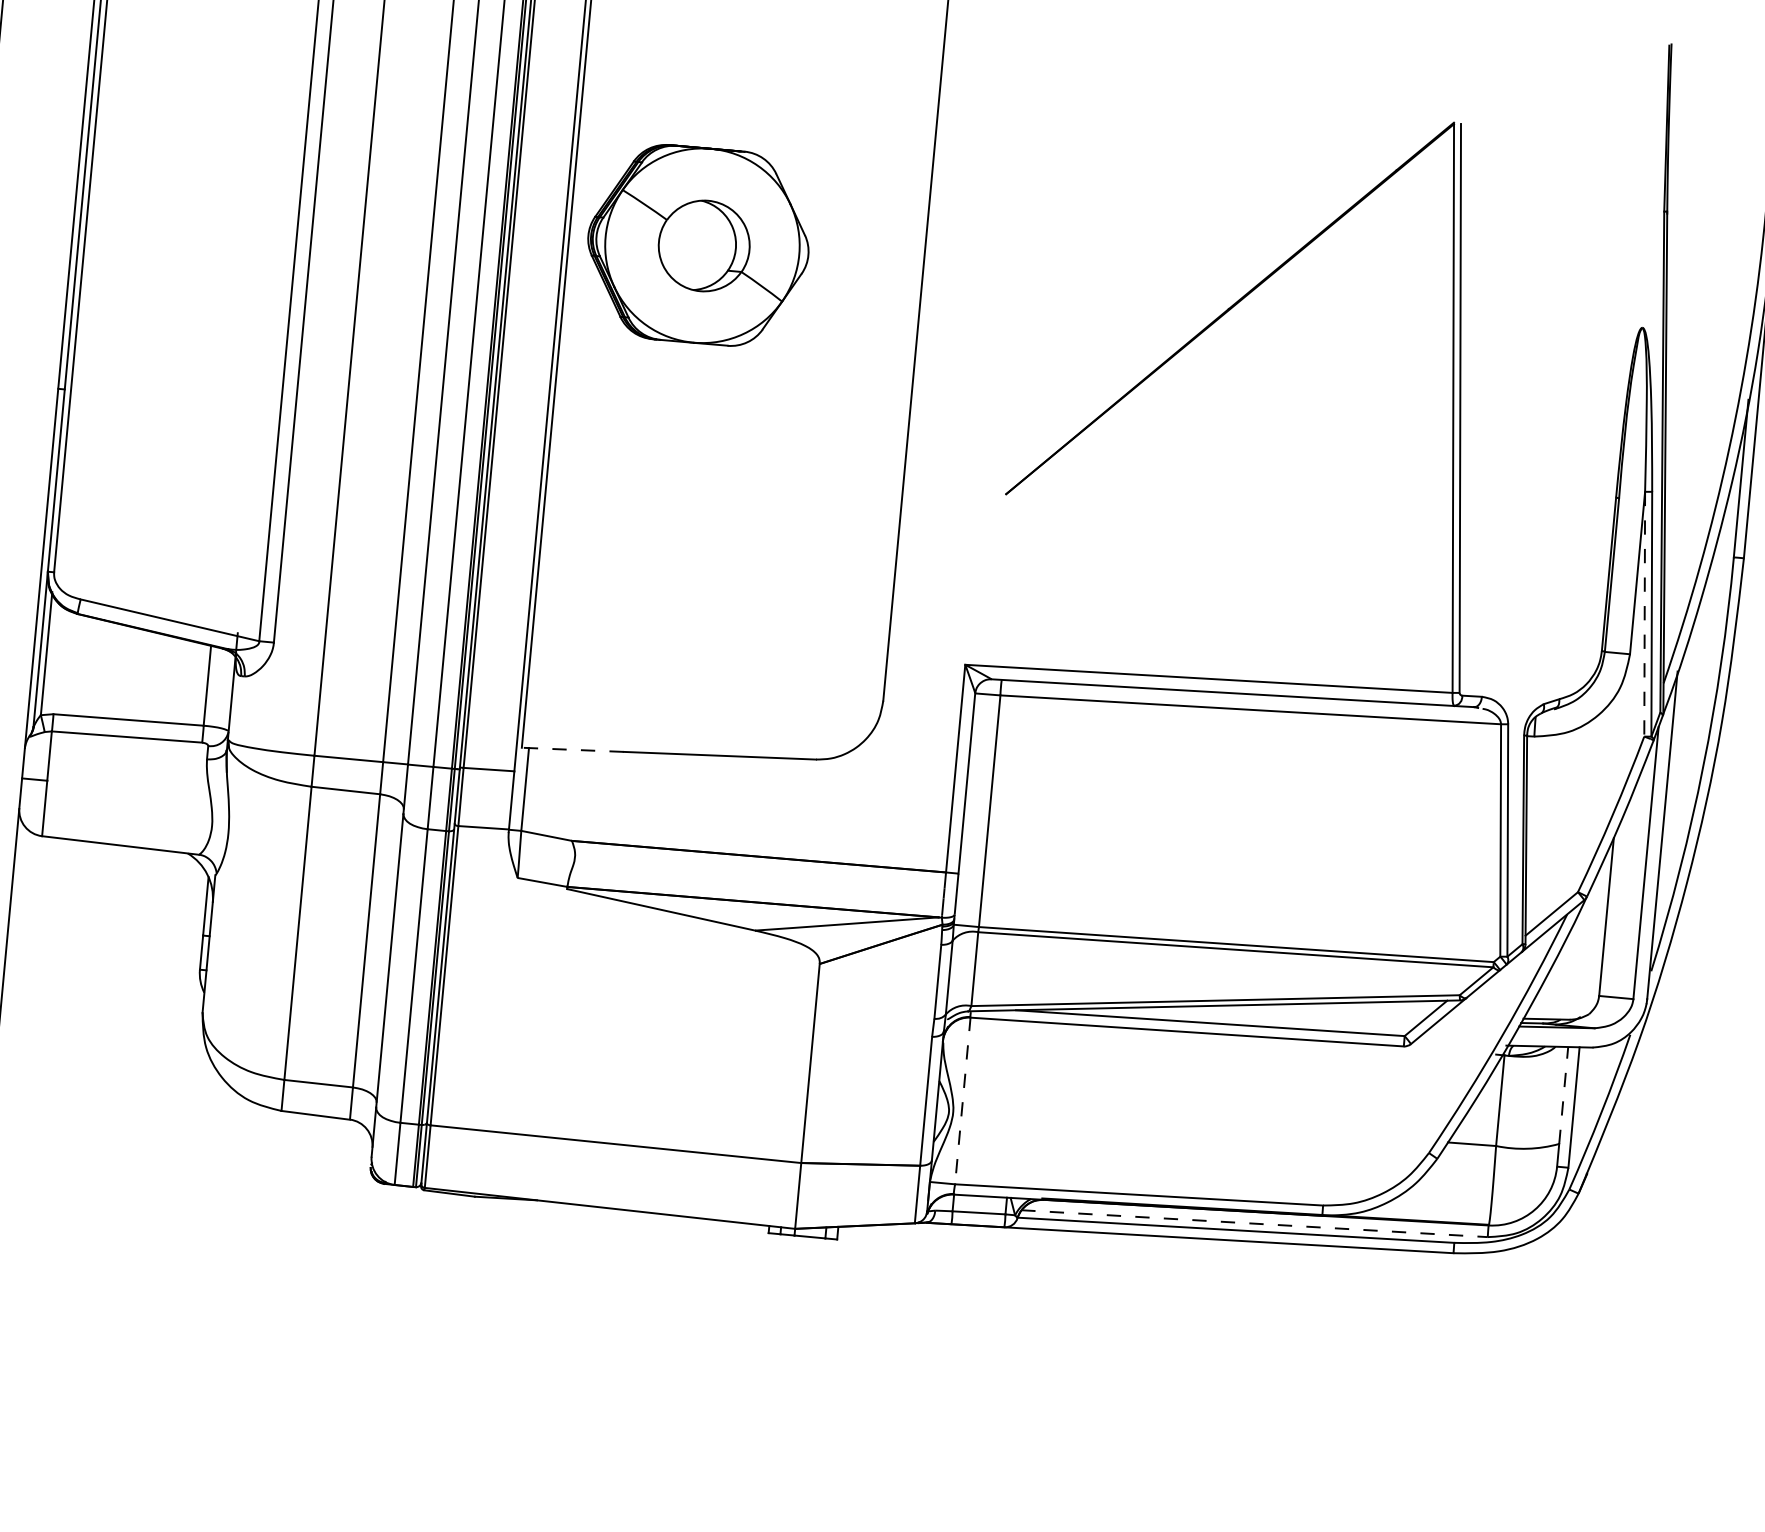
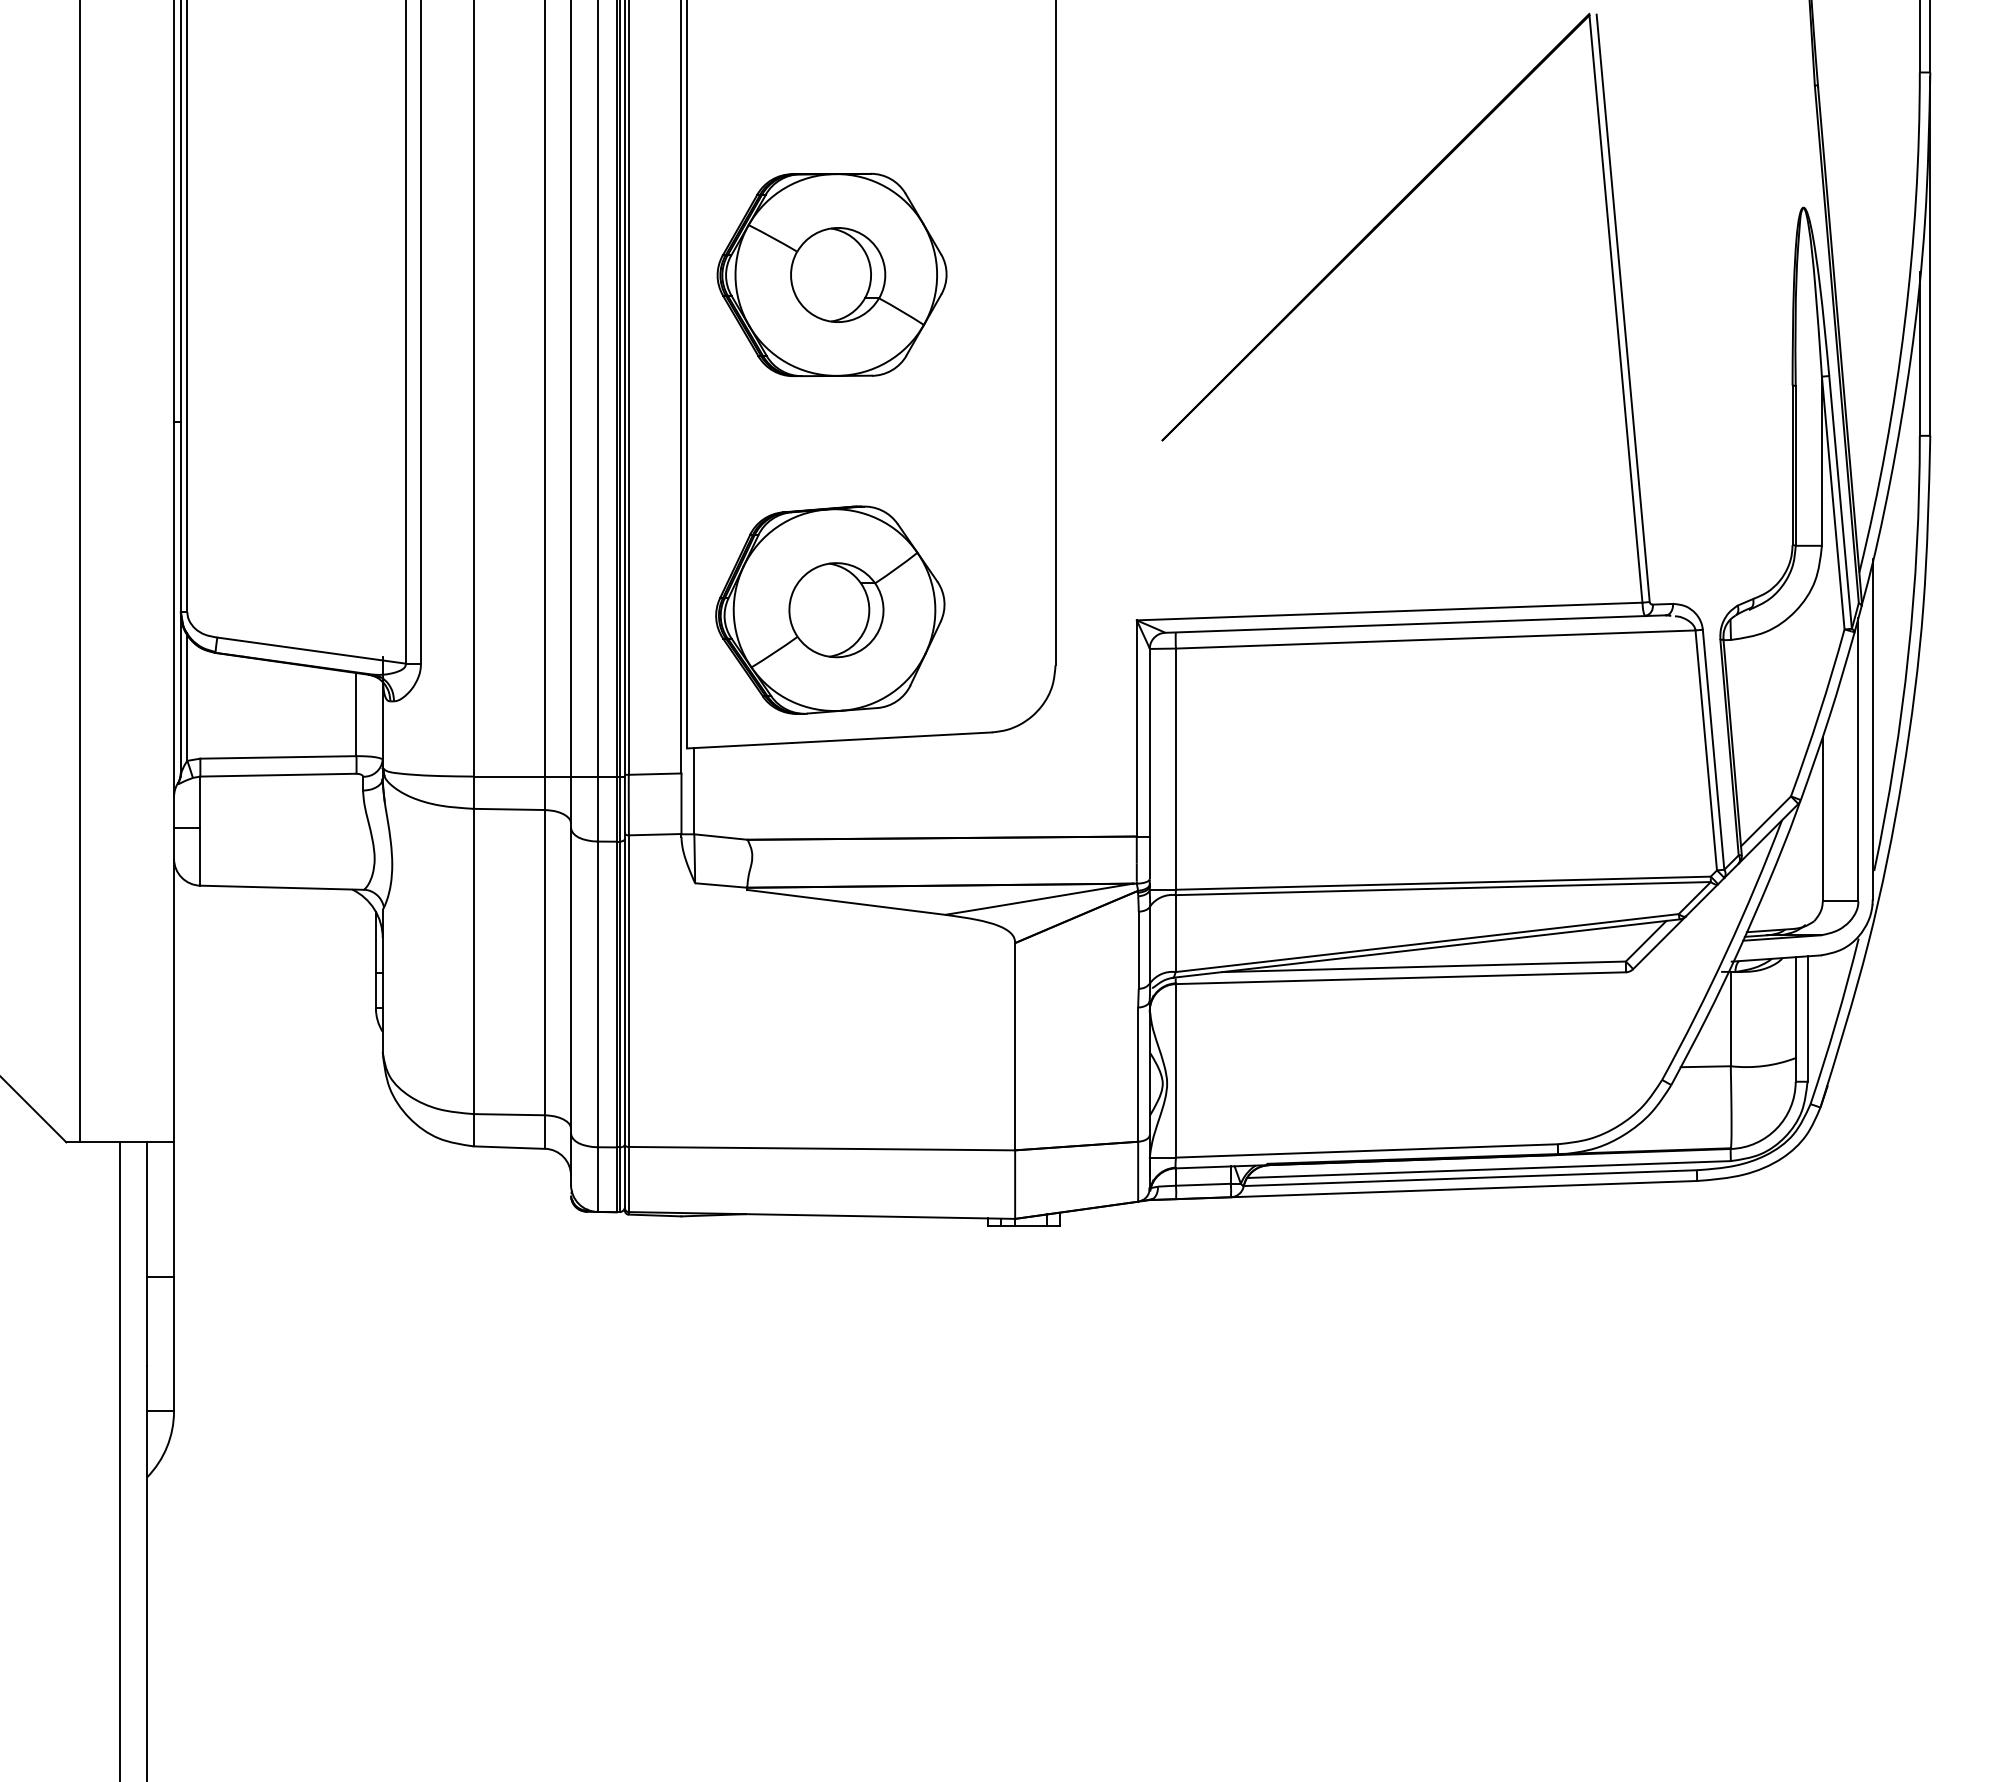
part: (697, 244) -> (831, 274), moved
line: (1644, 614) -> (1833, 503), dashed -> solid
part: (672, 627) -> (830, 609), added
line: (572, 749) -> (739, 745), dashed -> solid
line: (1563, 1095) -> (1795, 1007), dashed -> solid
line: (962, 1100) -> (1175, 1070), dashed -> solid
line: (1255, 1223) -> (1489, 1169), dashed -> solid

